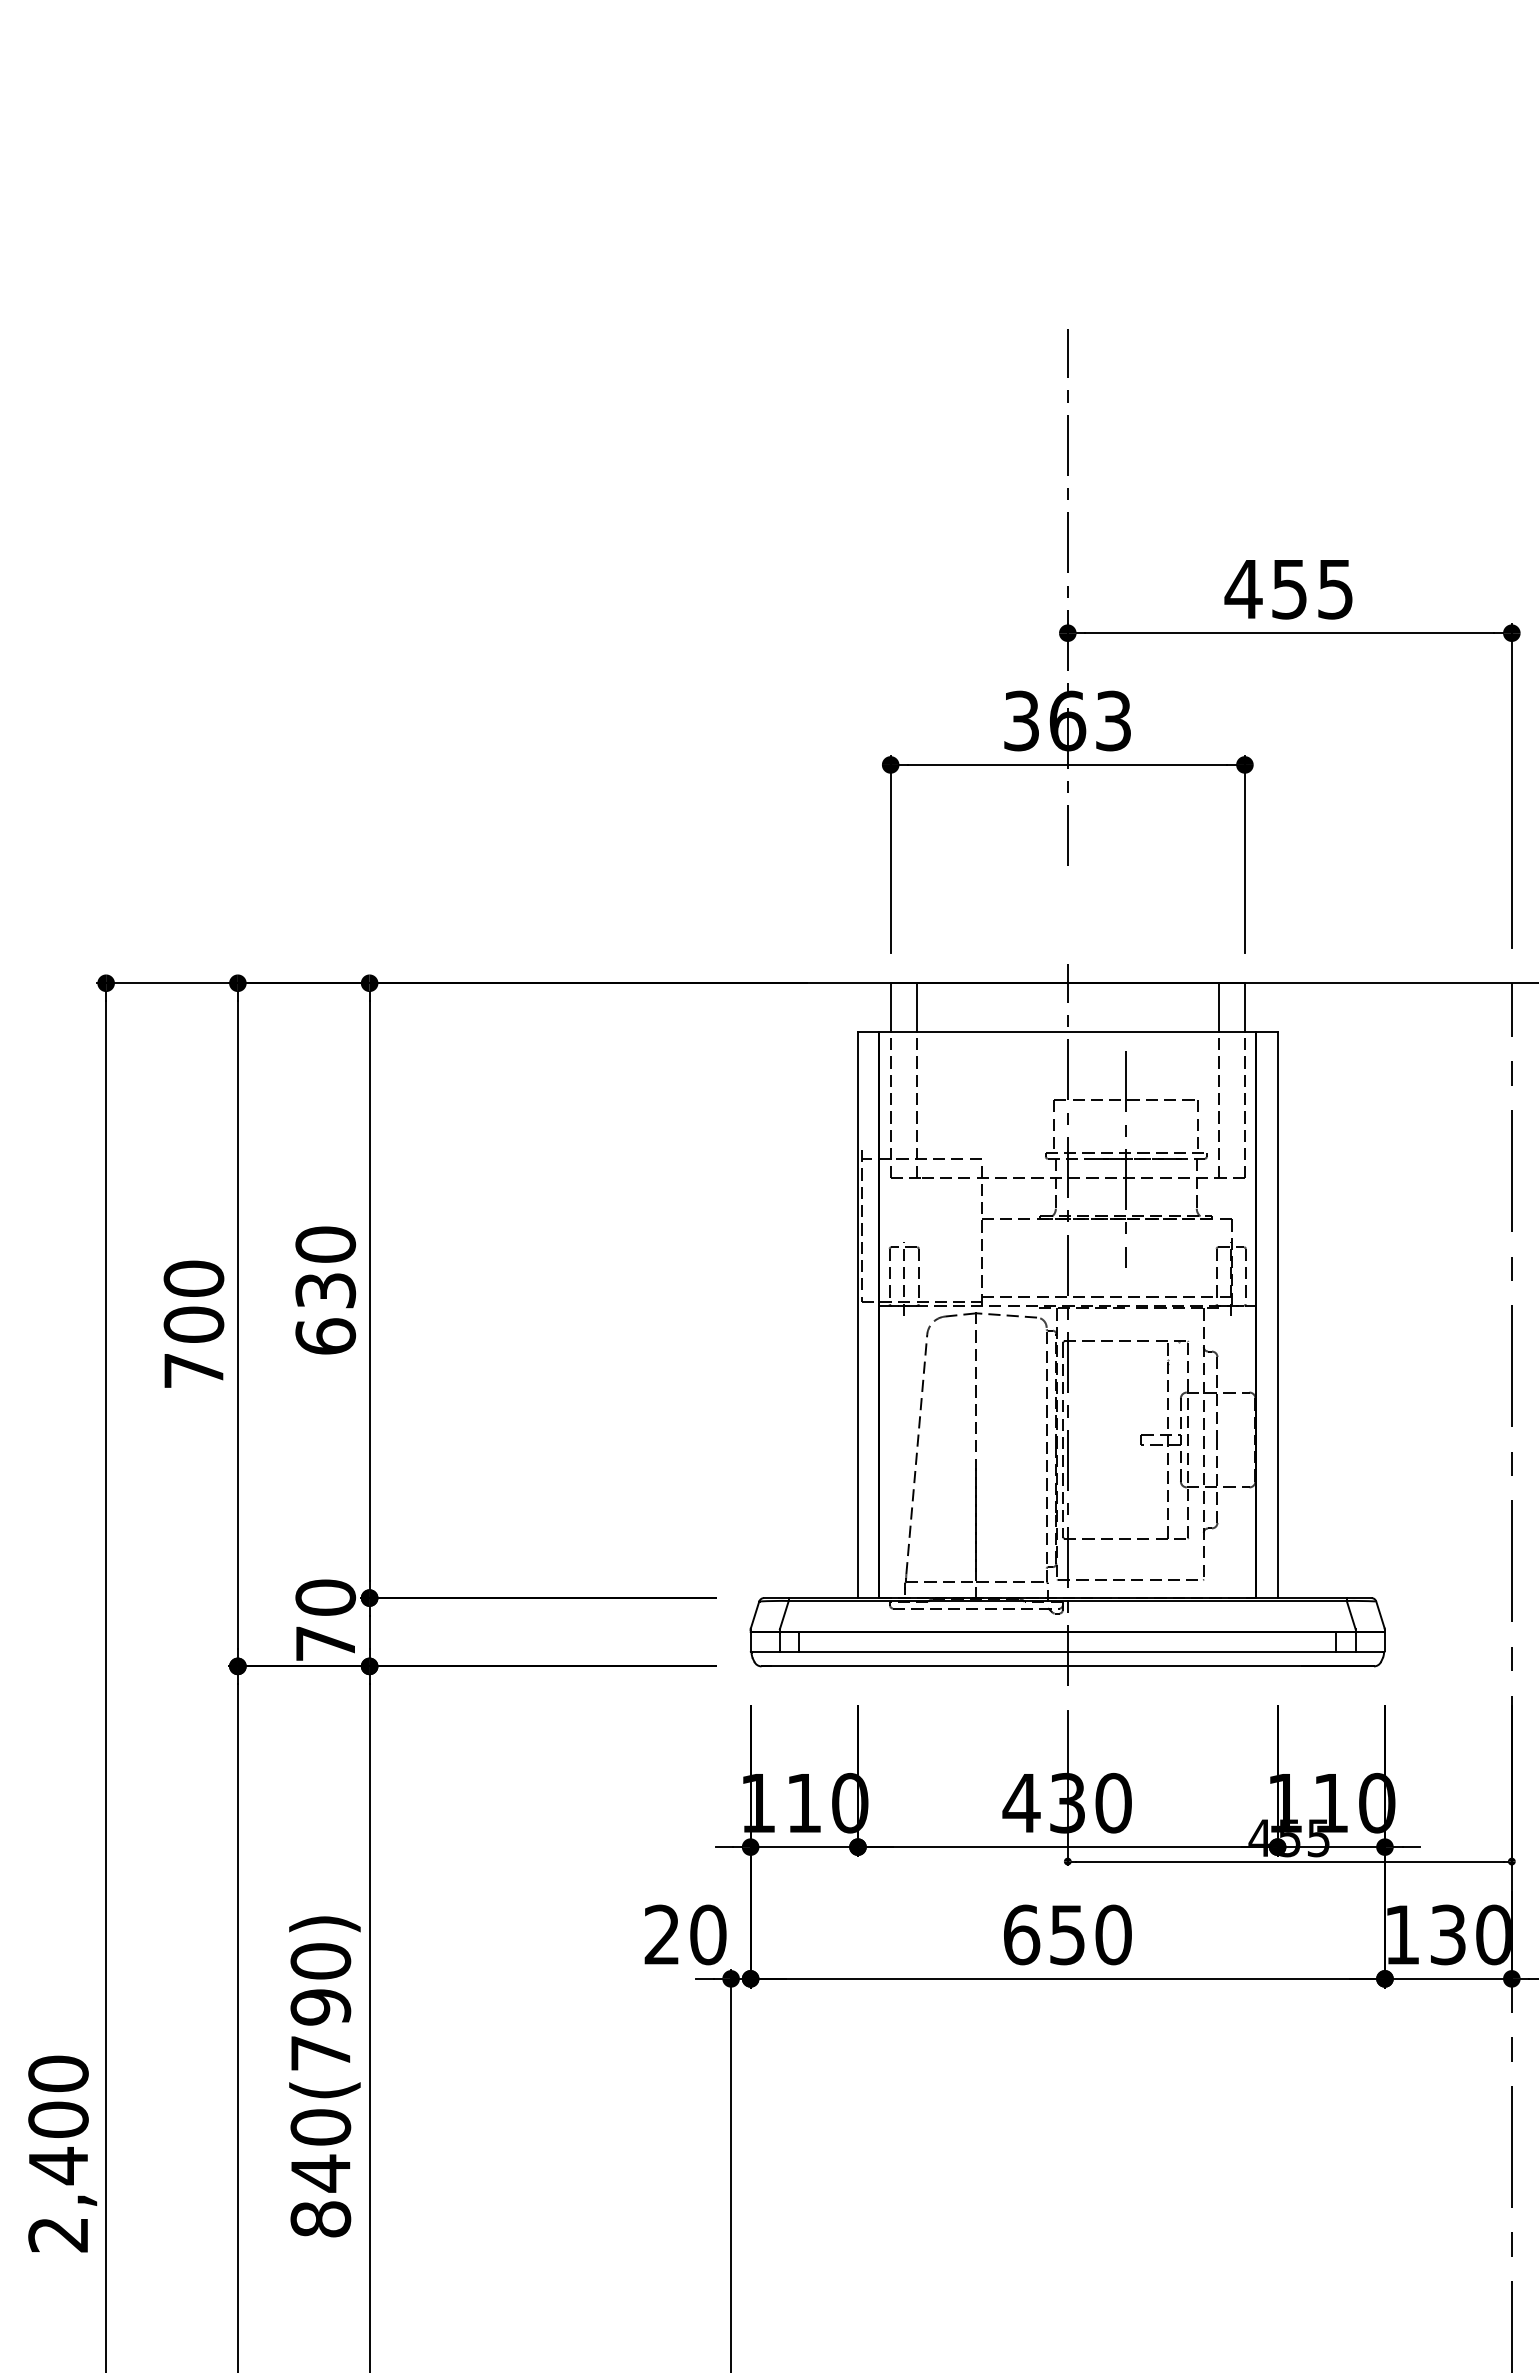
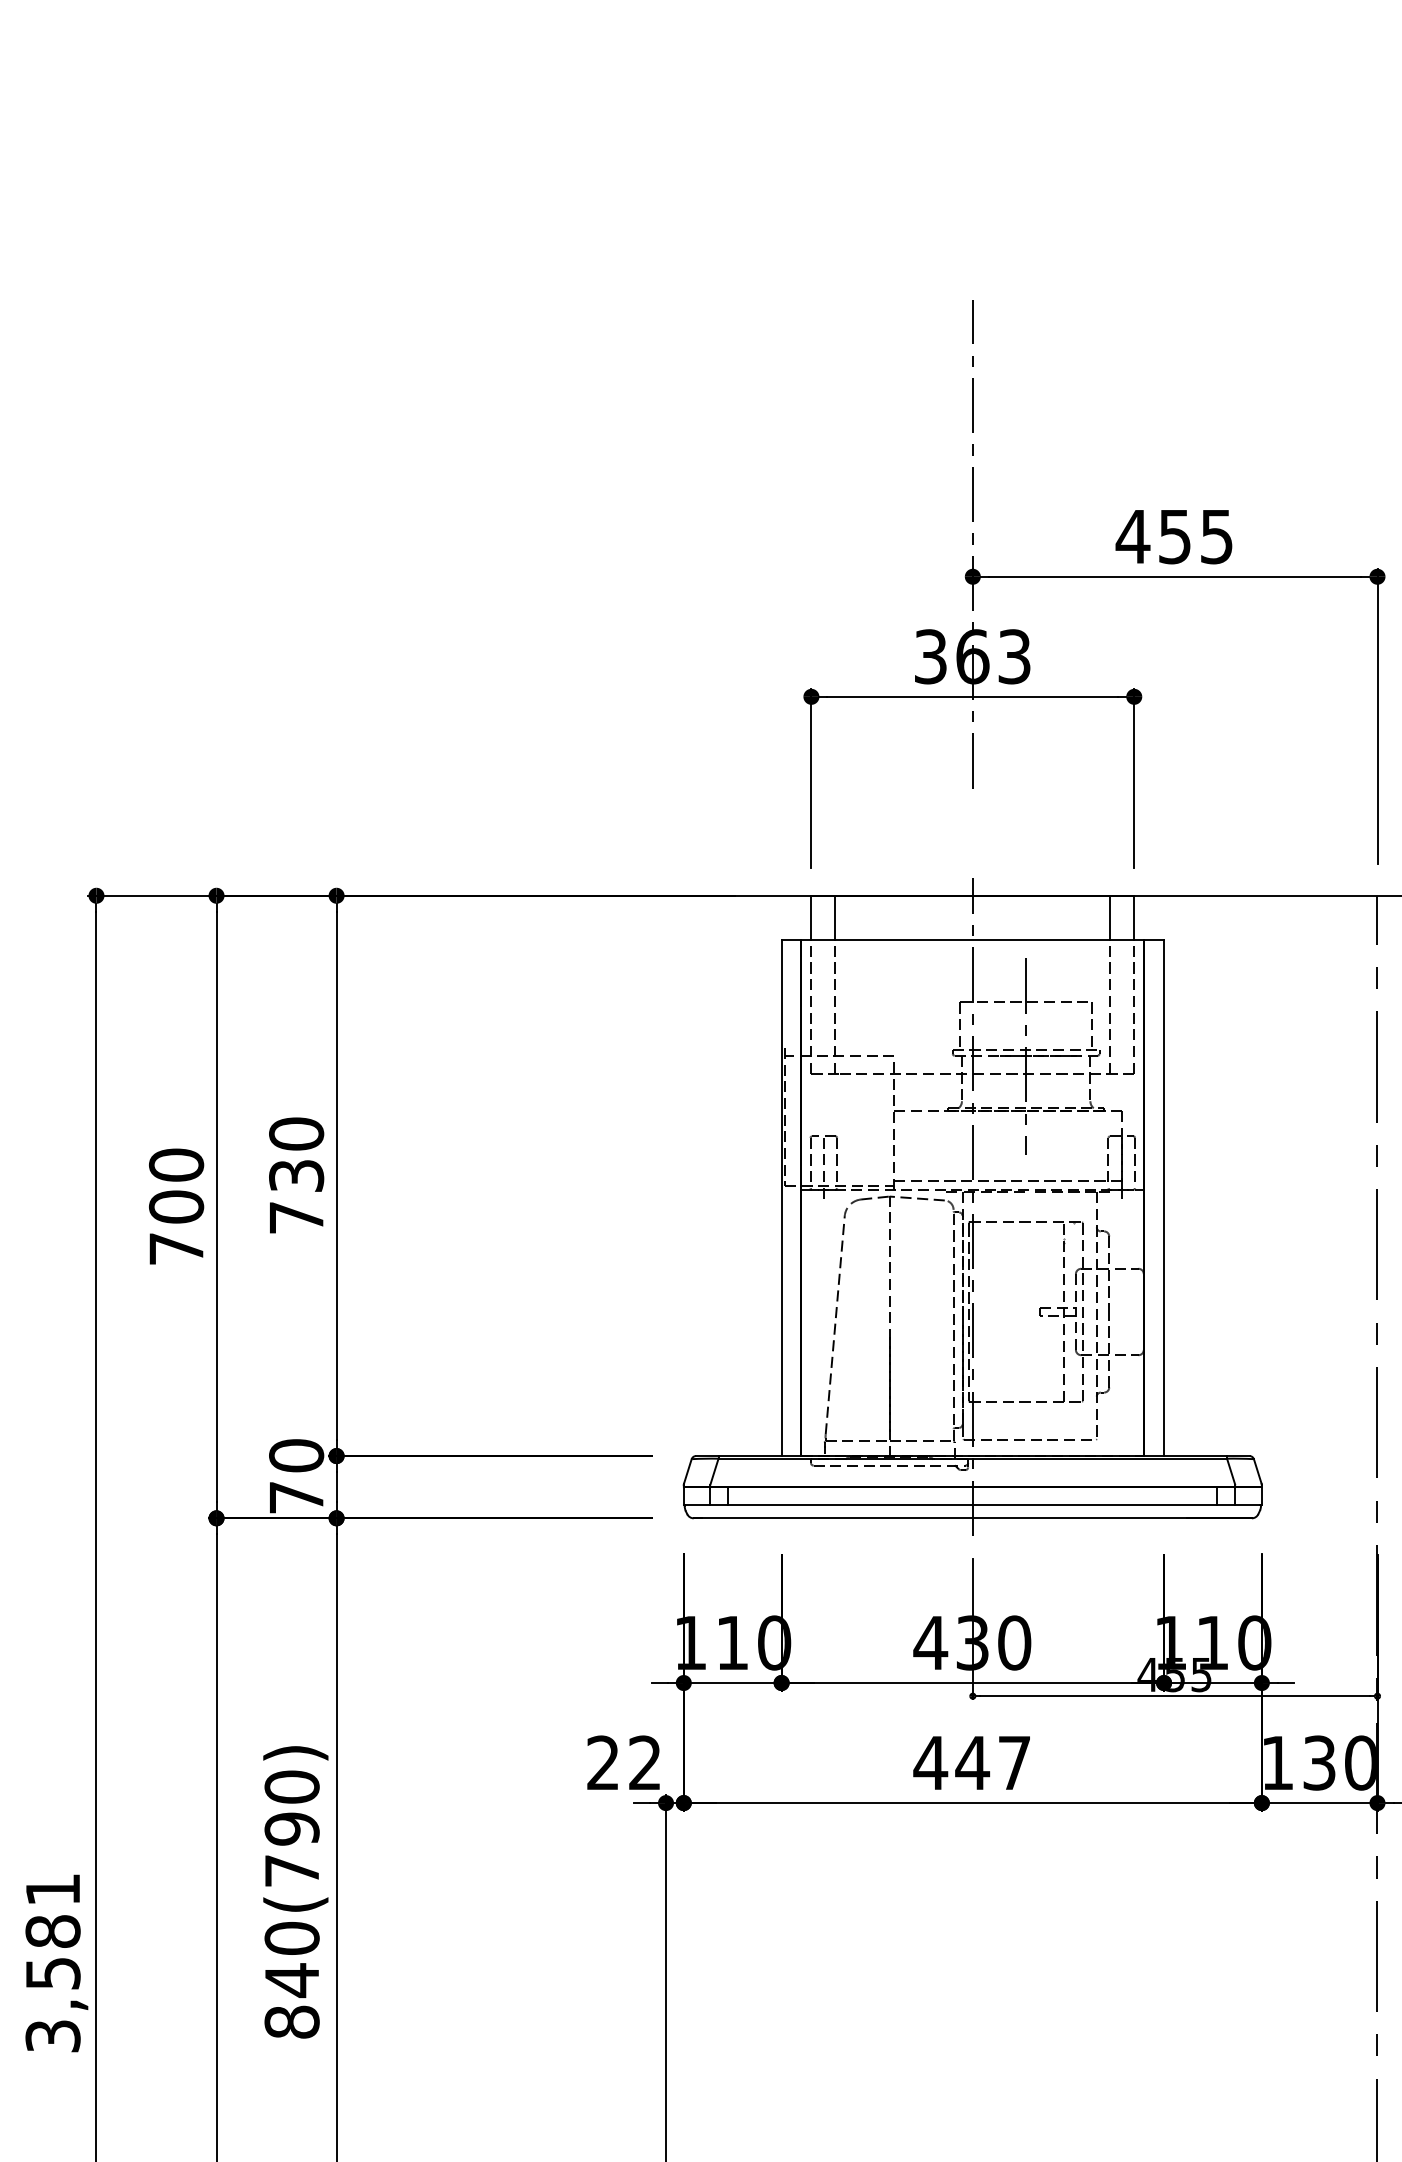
text: (325, 1336) -> (296, 1217), 630 -> 730
text: (708, 1934) -> (645, 1762), 20 -> 22
text: (1066, 1934) -> (971, 1762), 650 -> 447
text: (58, 2153) -> (53, 1962), 2,400 -> 3,581

